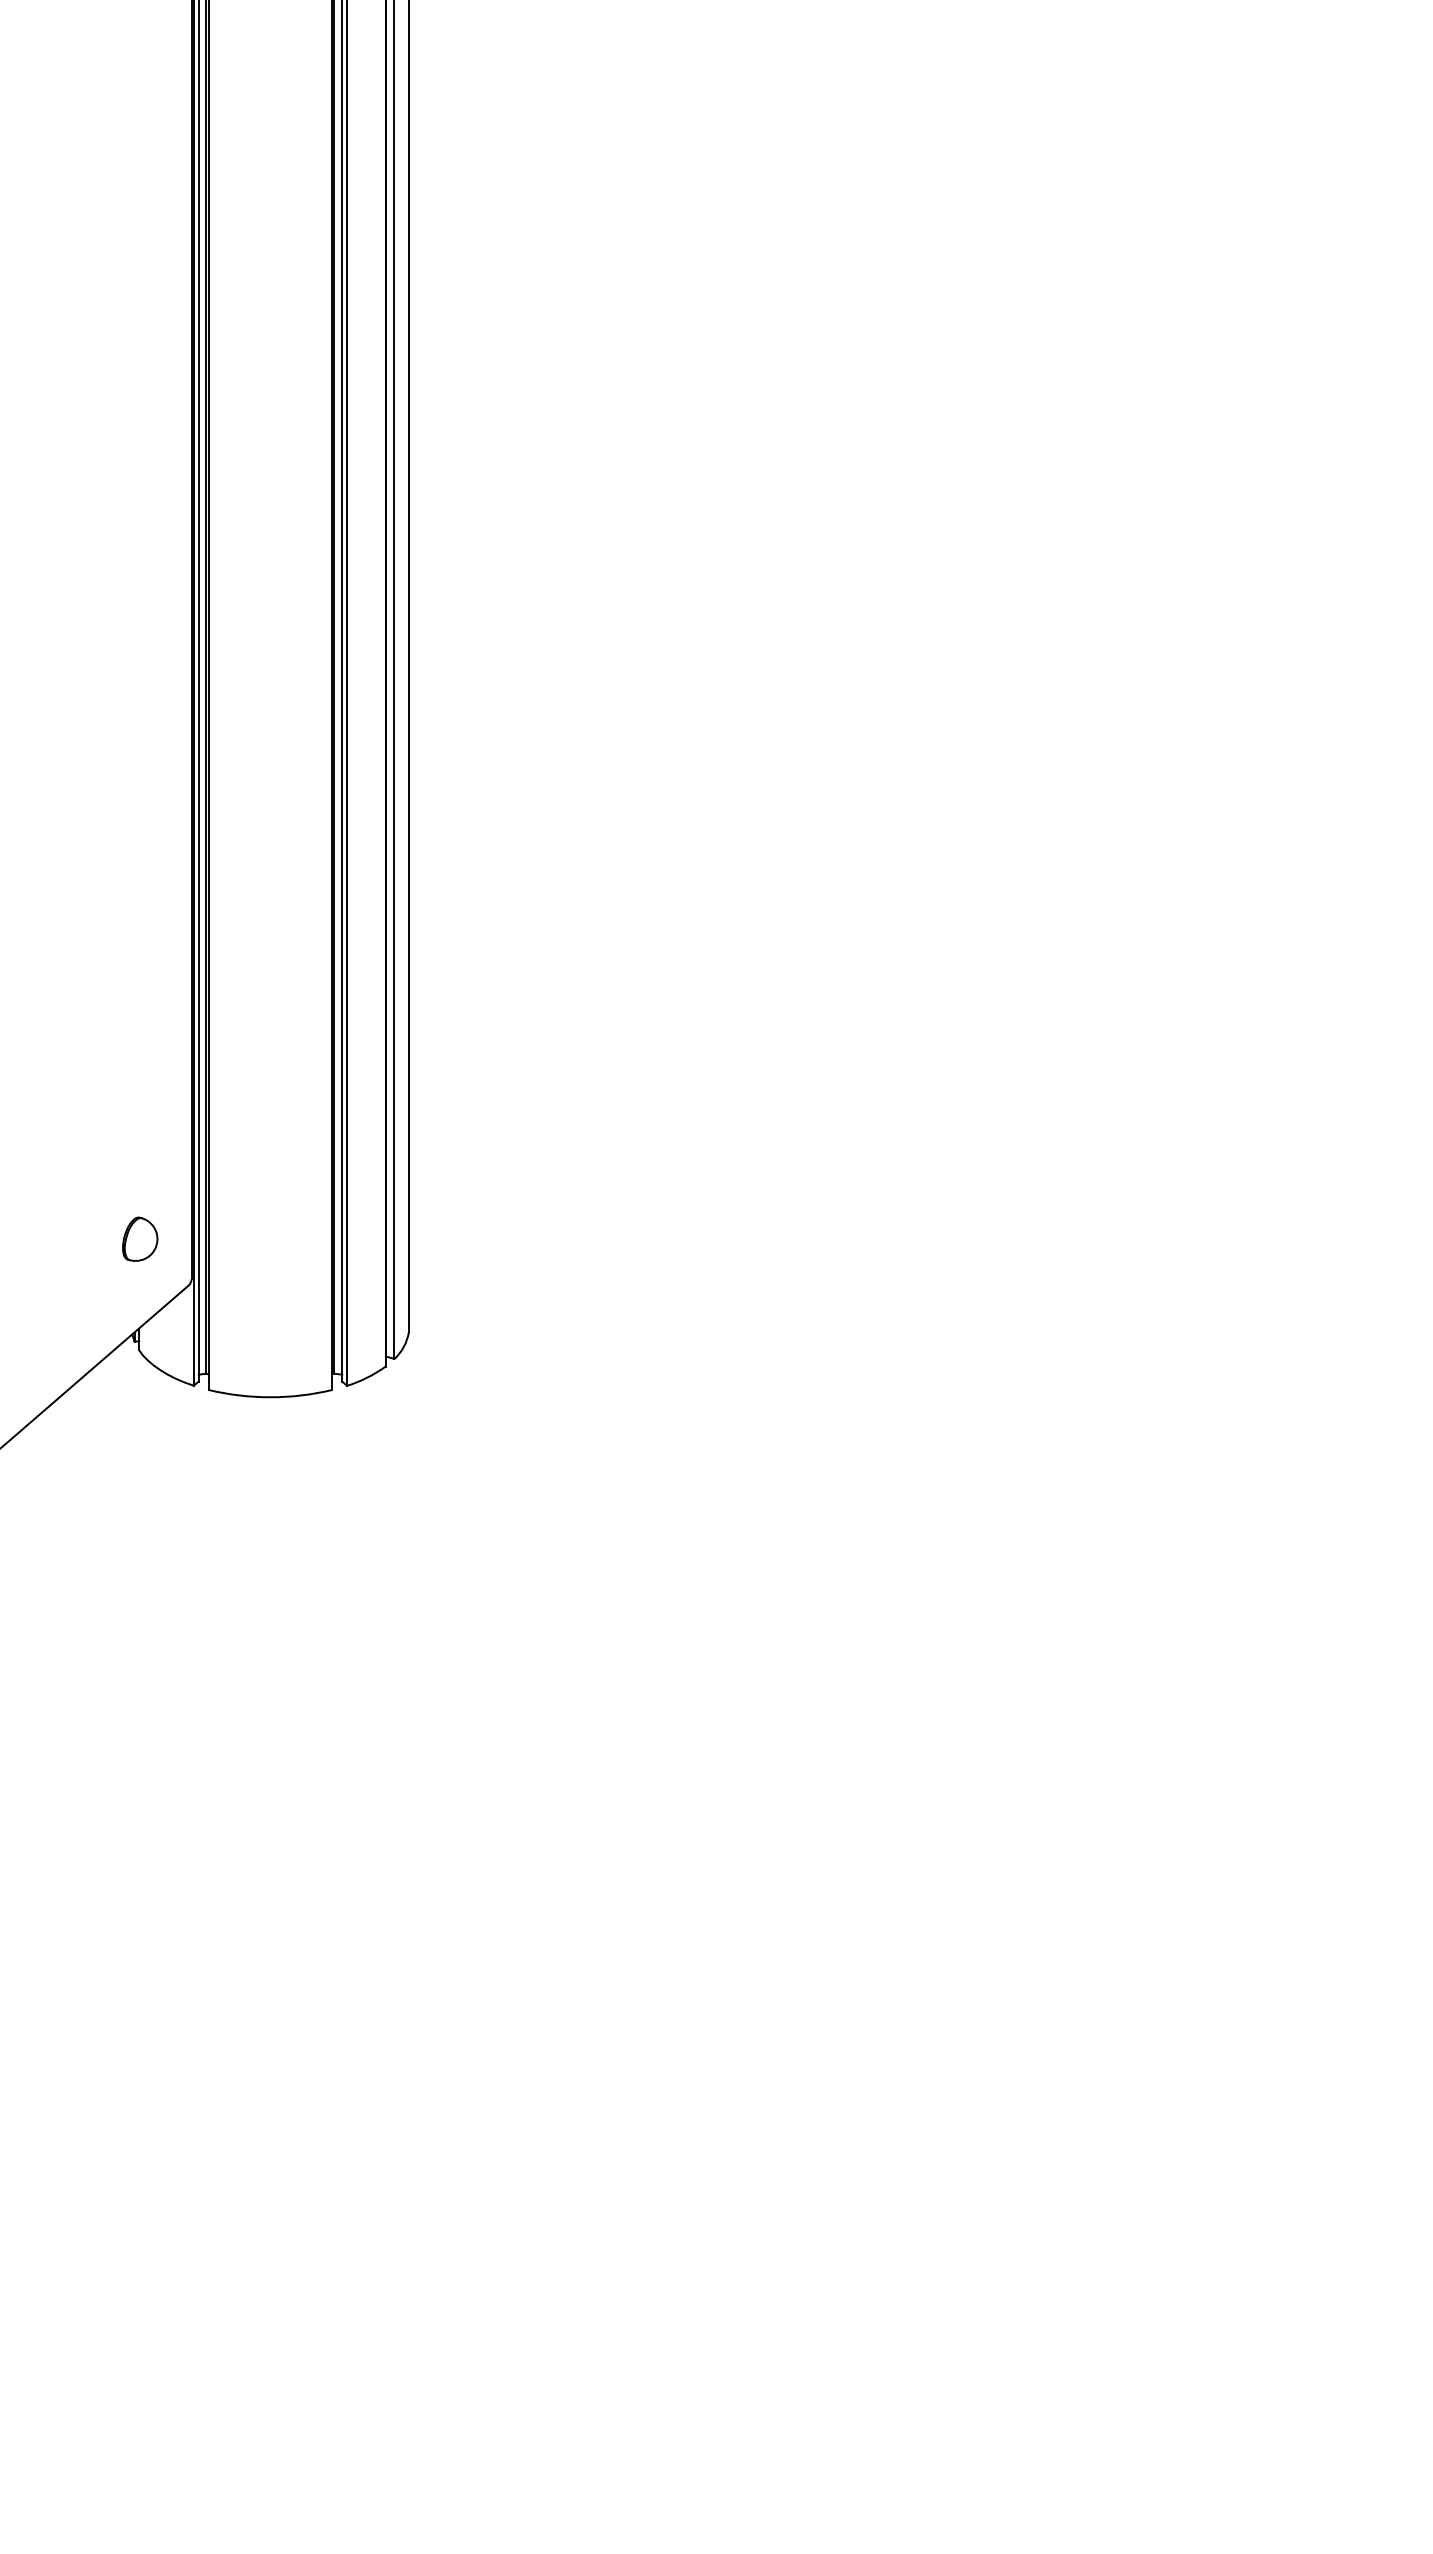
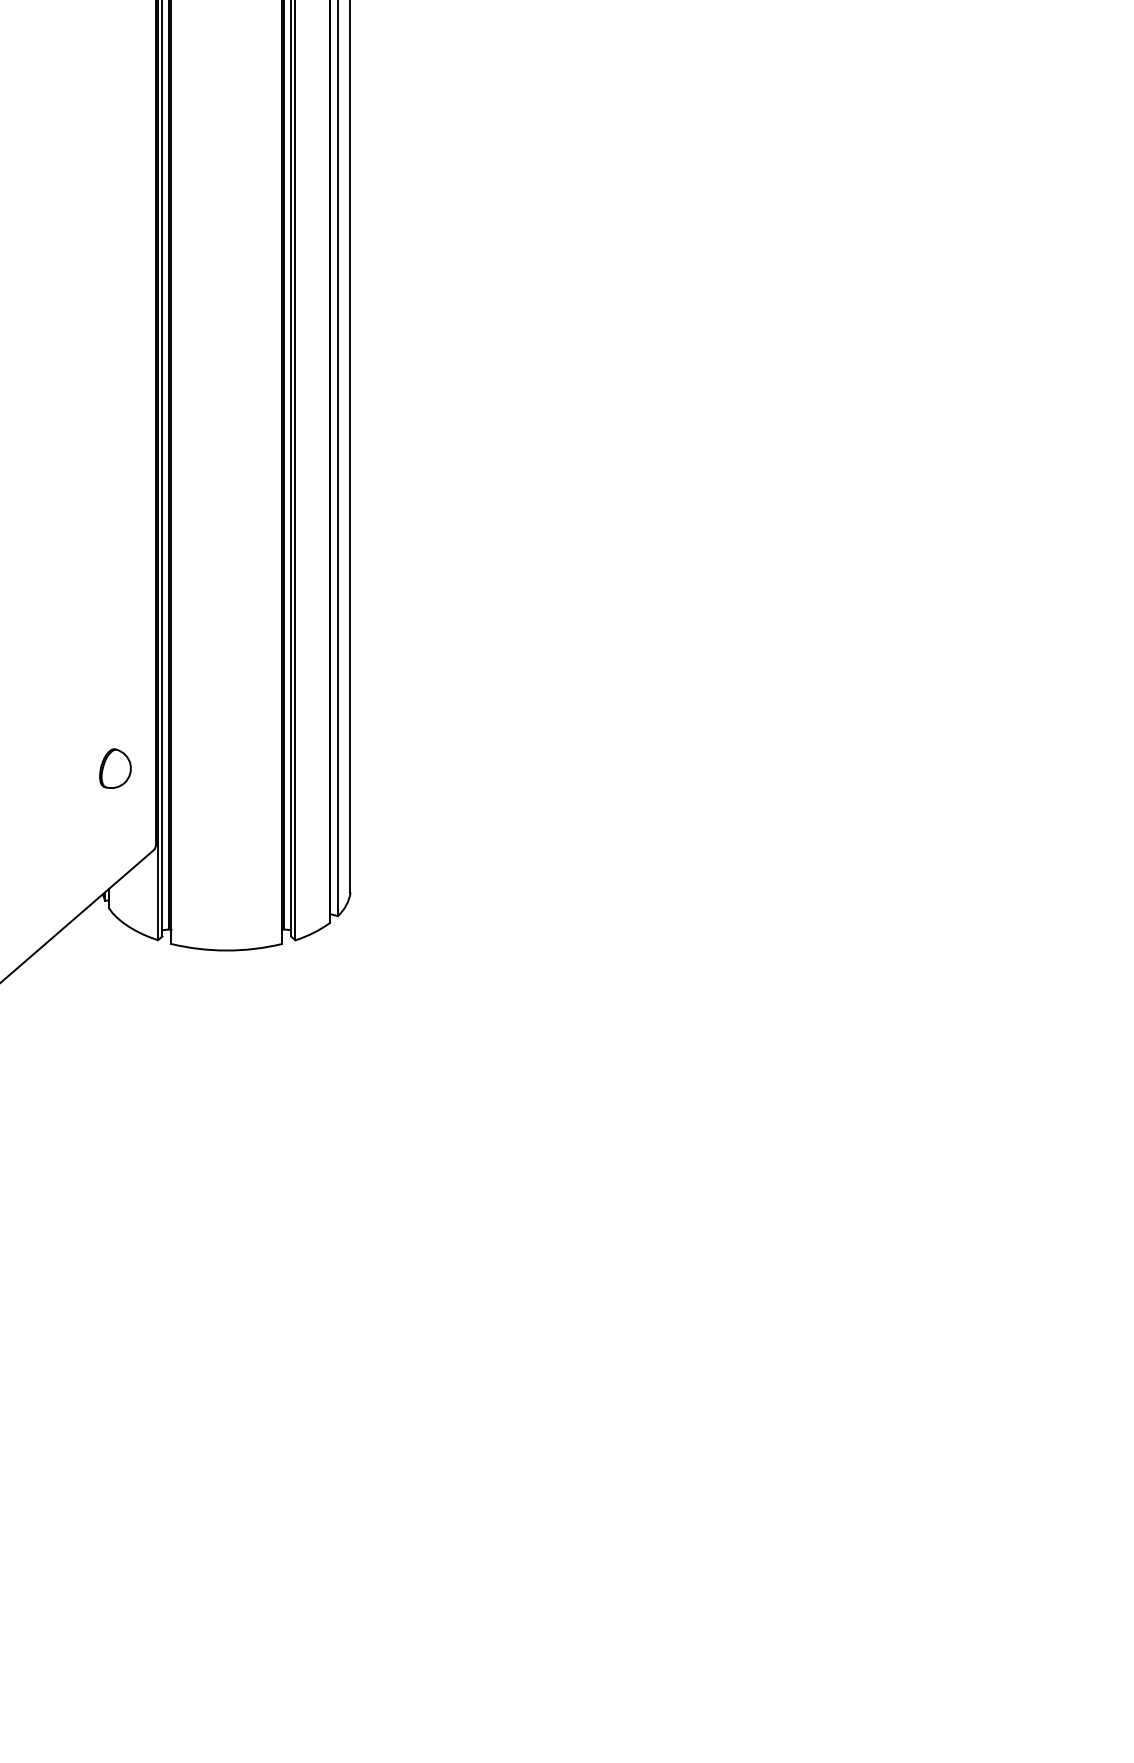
part: (140, 1238) -> (115, 767), moved

